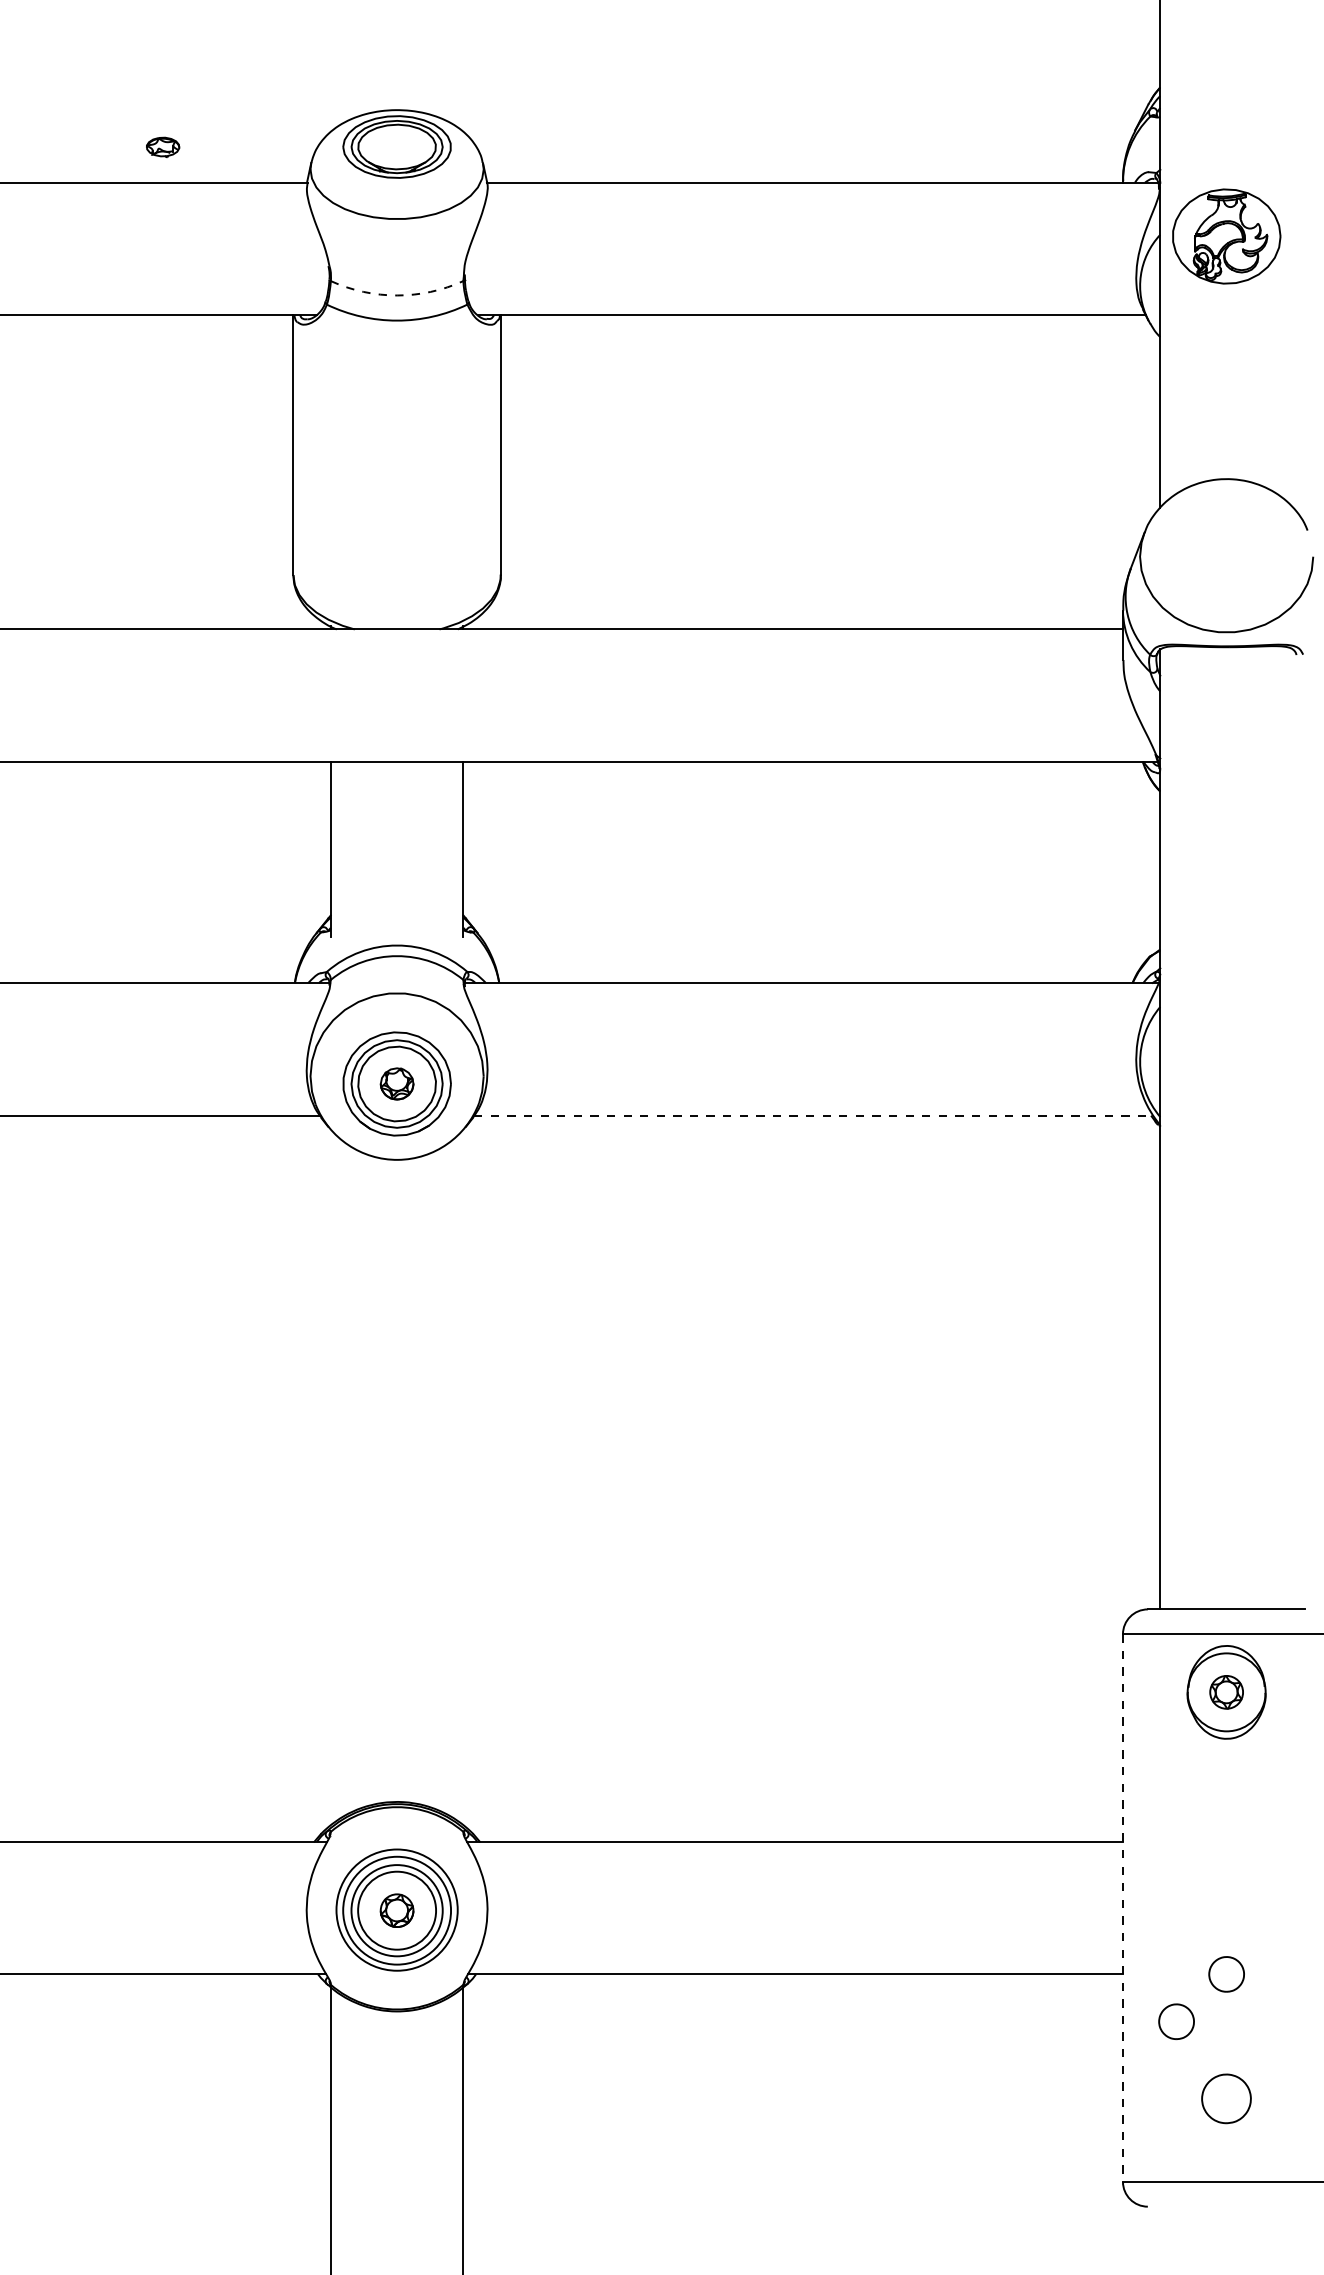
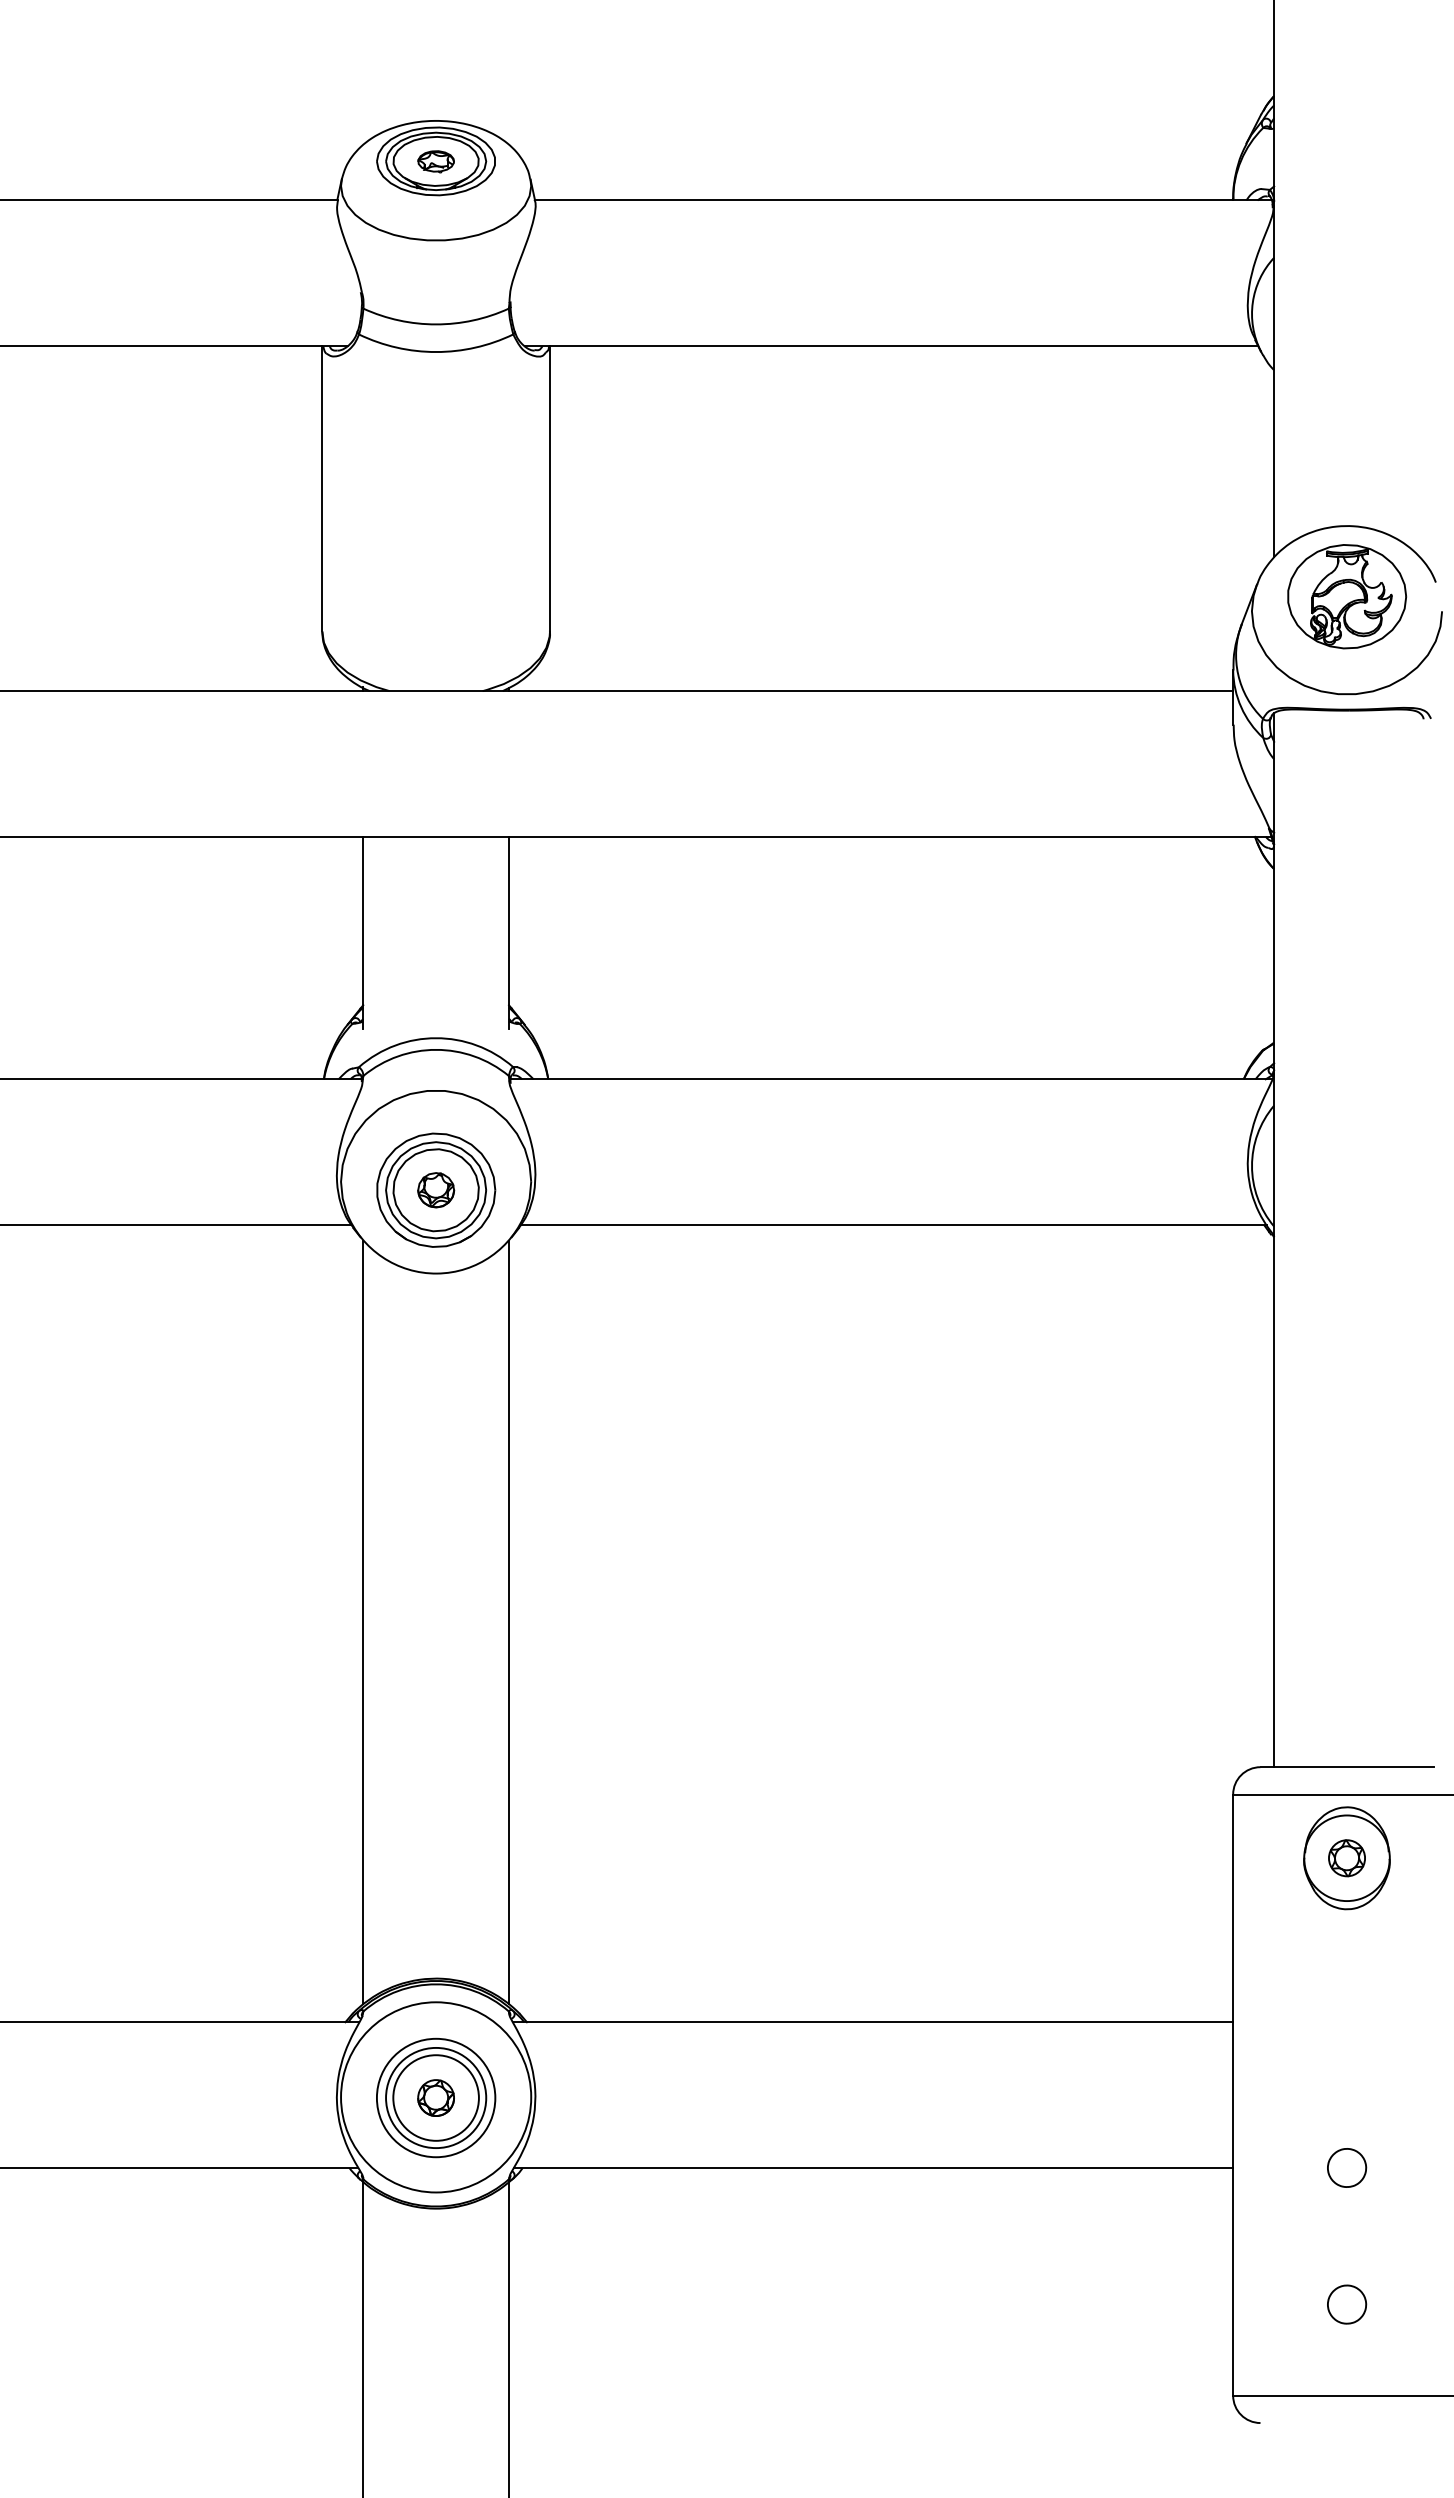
part: (162, 147) -> (435, 161), moved
part: (1227, 236) -> (1347, 596), moved
arc: (397, 295) -> (436, 324), dashed -> solid
line: (813, 1116) -> (893, 1225), dashed -> solid
line: (330, 1477) -> (363, 1622), added
line: (463, 1477) -> (509, 1622), added
line: (1123, 1908) -> (1233, 2095), dashed -> solid
circle: (397, 1910) -> (436, 2097), size x1.43
part: (1177, 2021) -> (1292, 2219), removed
part: (1227, 2098) -> (1347, 2304), size x0.71

